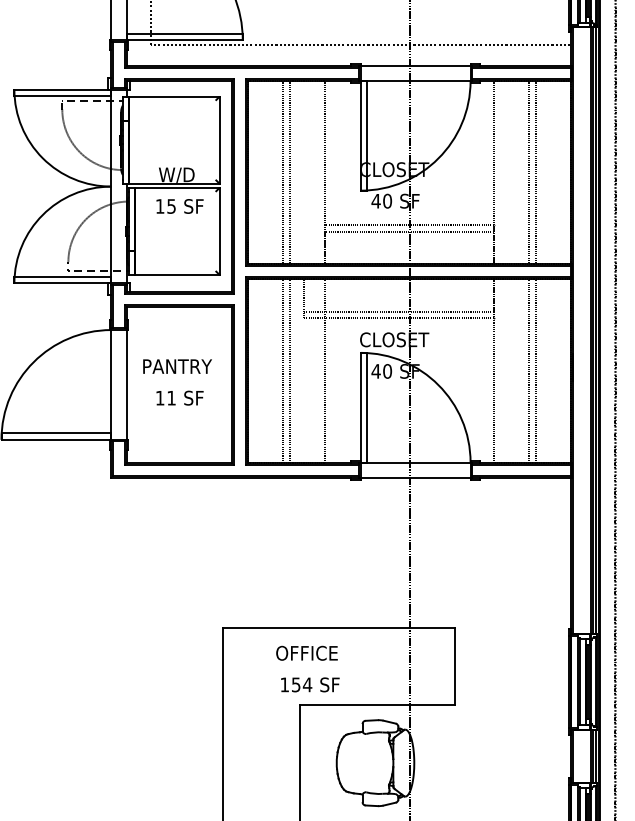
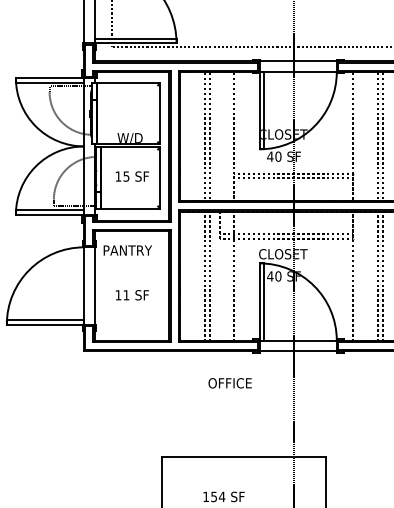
text: (179, 206) -> (132, 176), moved
text: (177, 366) -> (127, 250), moved
text: (306, 652) -> (229, 382), moved

